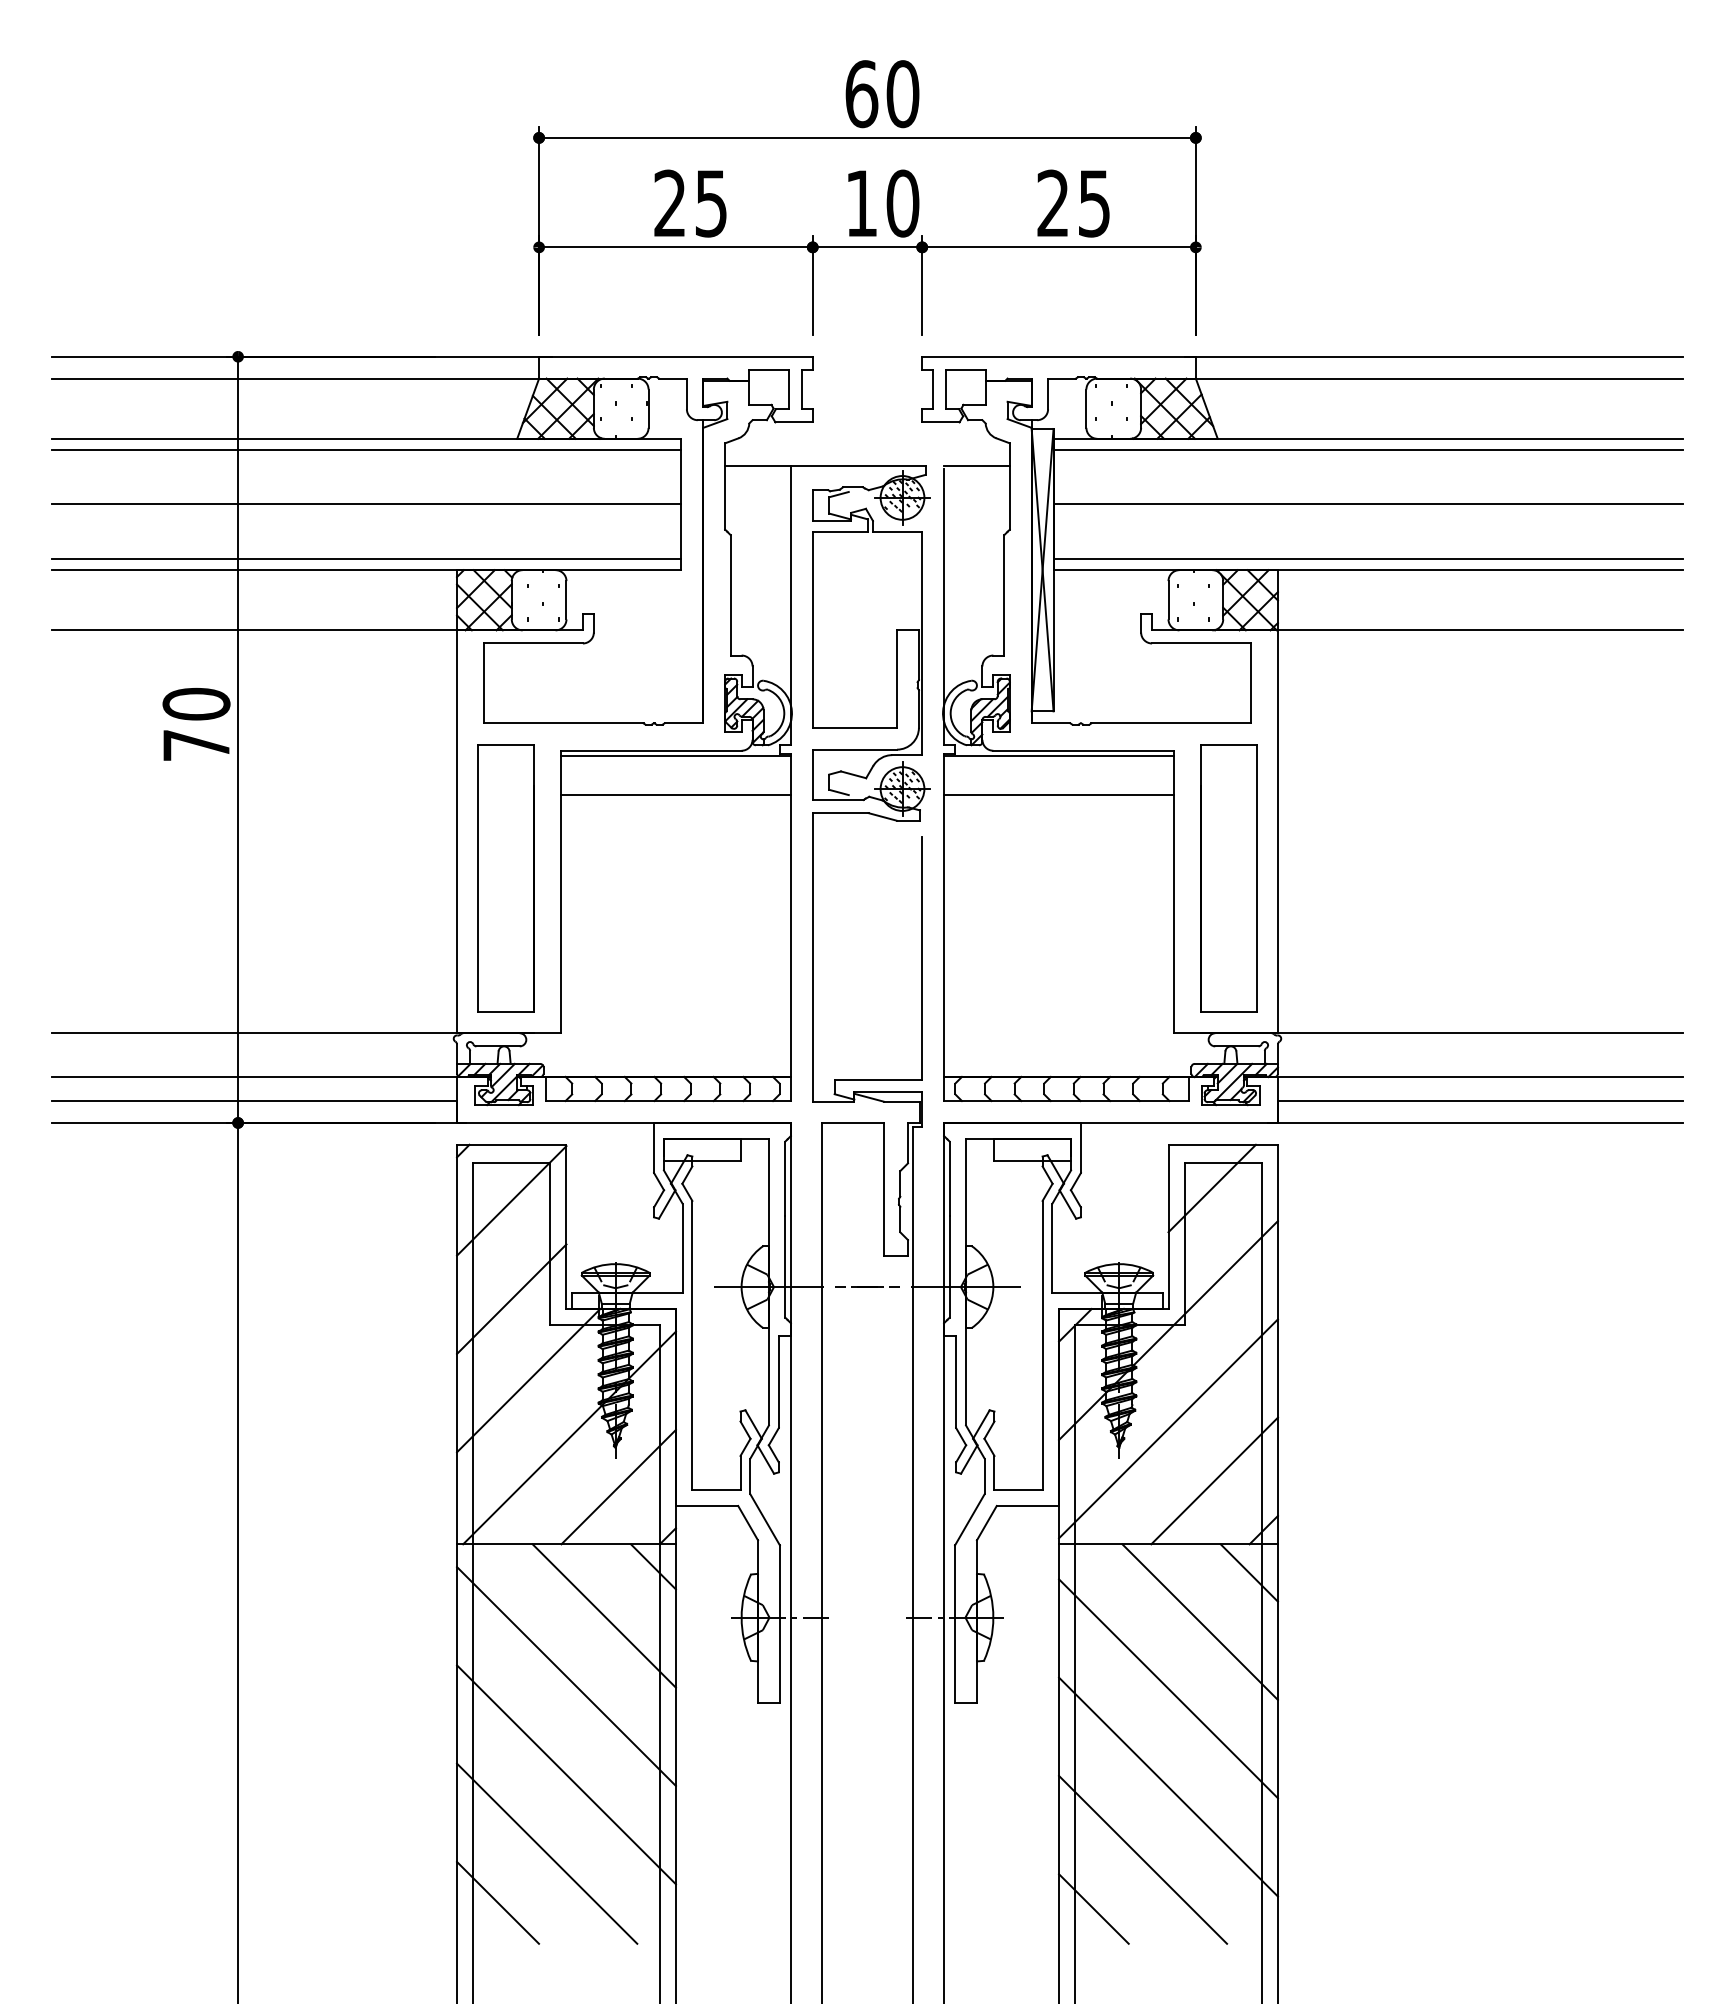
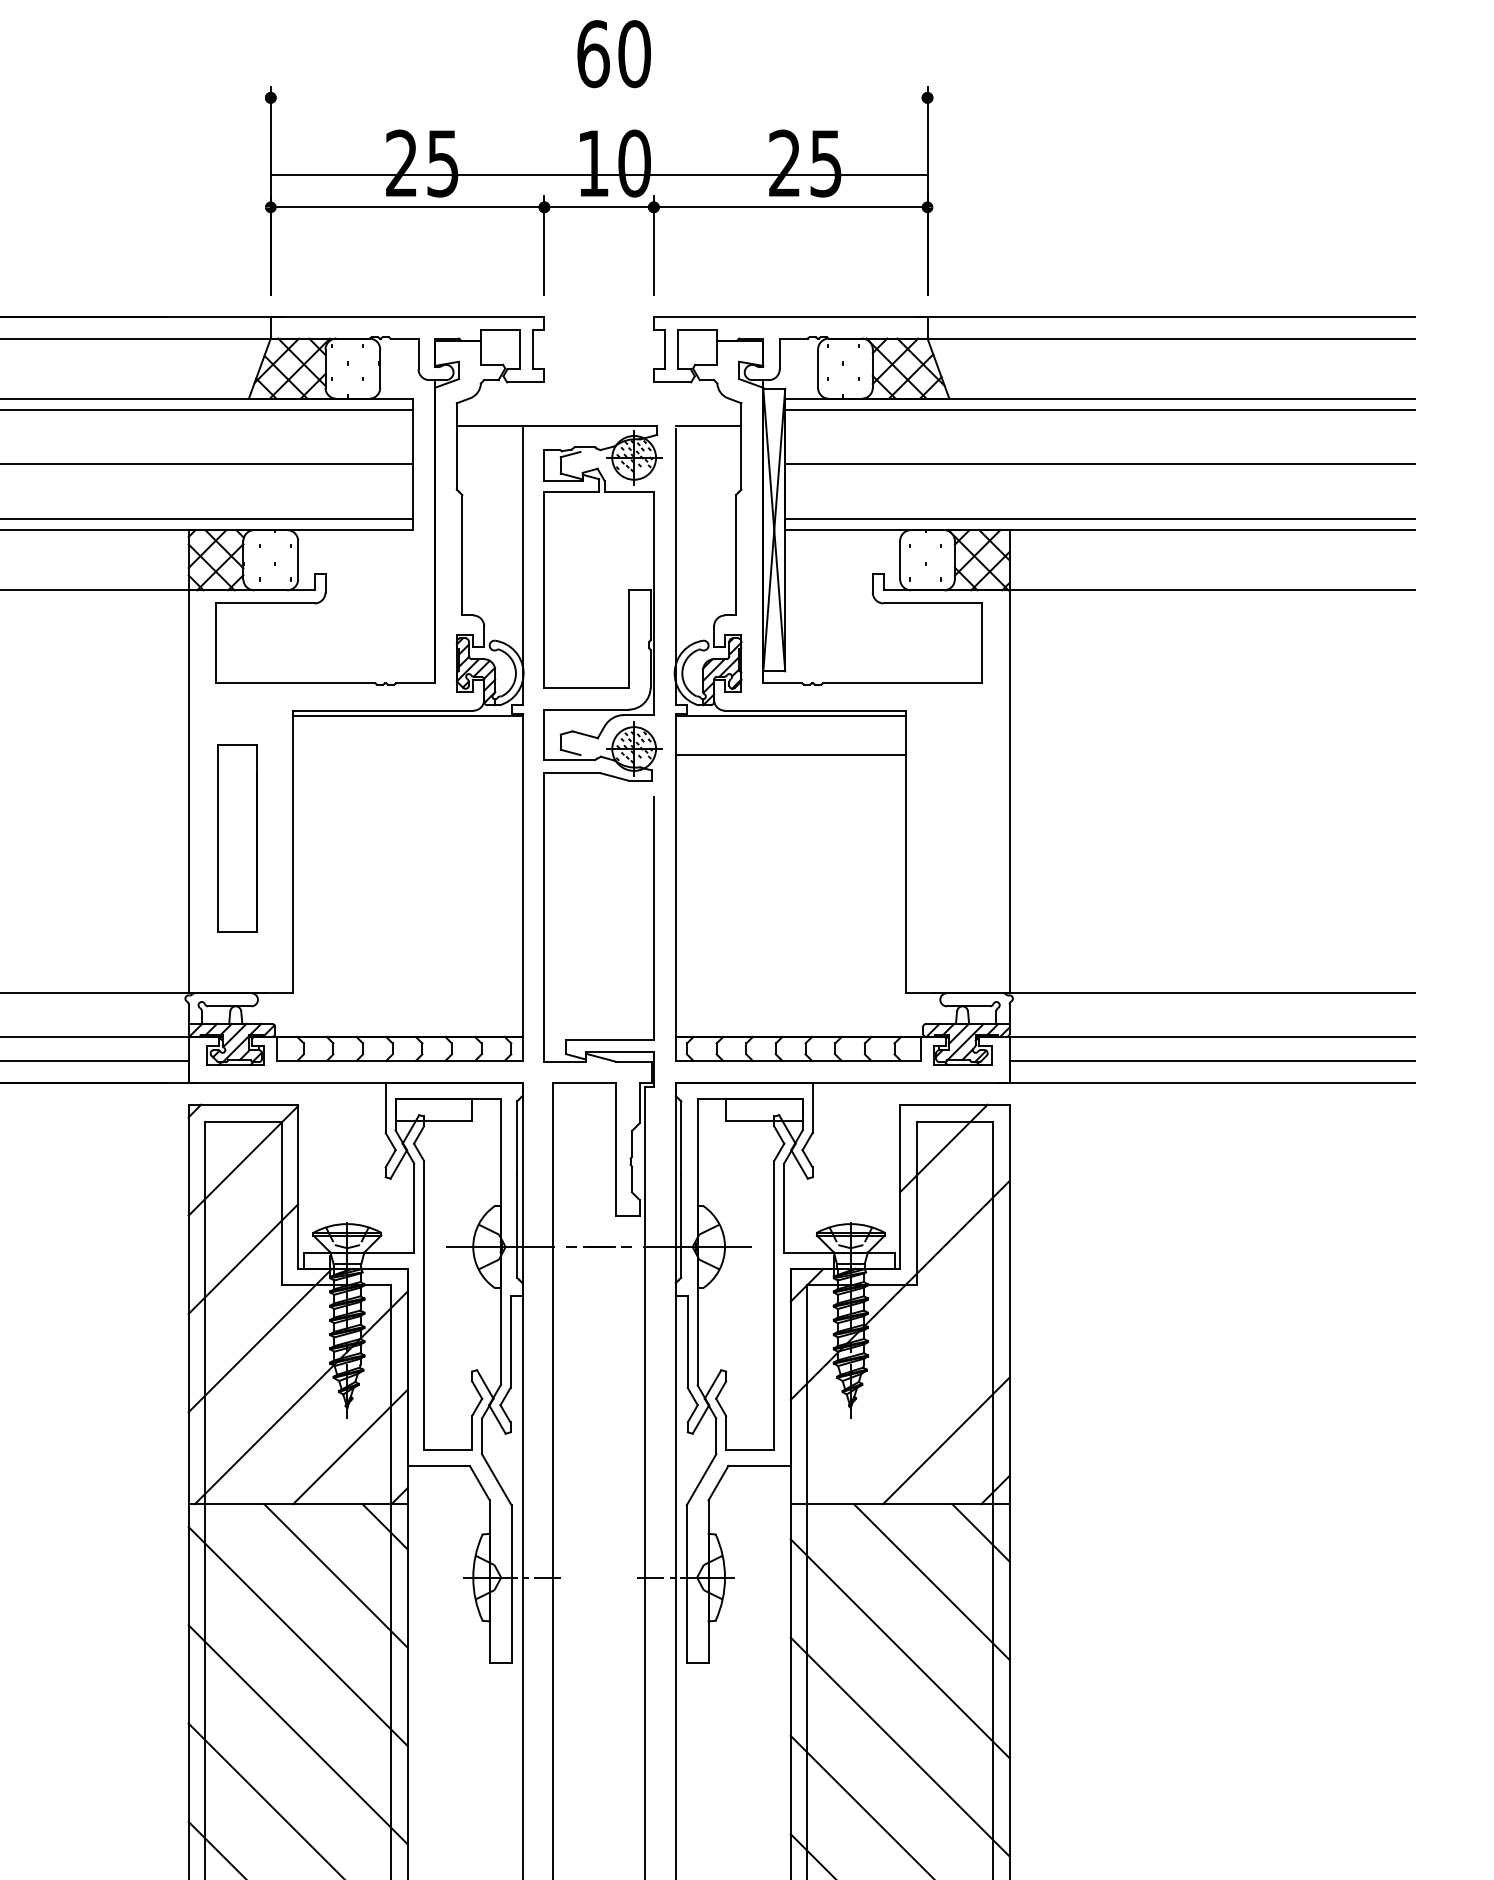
line: (867, 137) -> (599, 174), moved
line: (675, 794) -> (407, 754), removed
part: (505, 878) -> (237, 838), size x0.7
part: (1228, 878) -> (960, 838), removed
line: (1168, 1428) -> (900, 1388), removed

